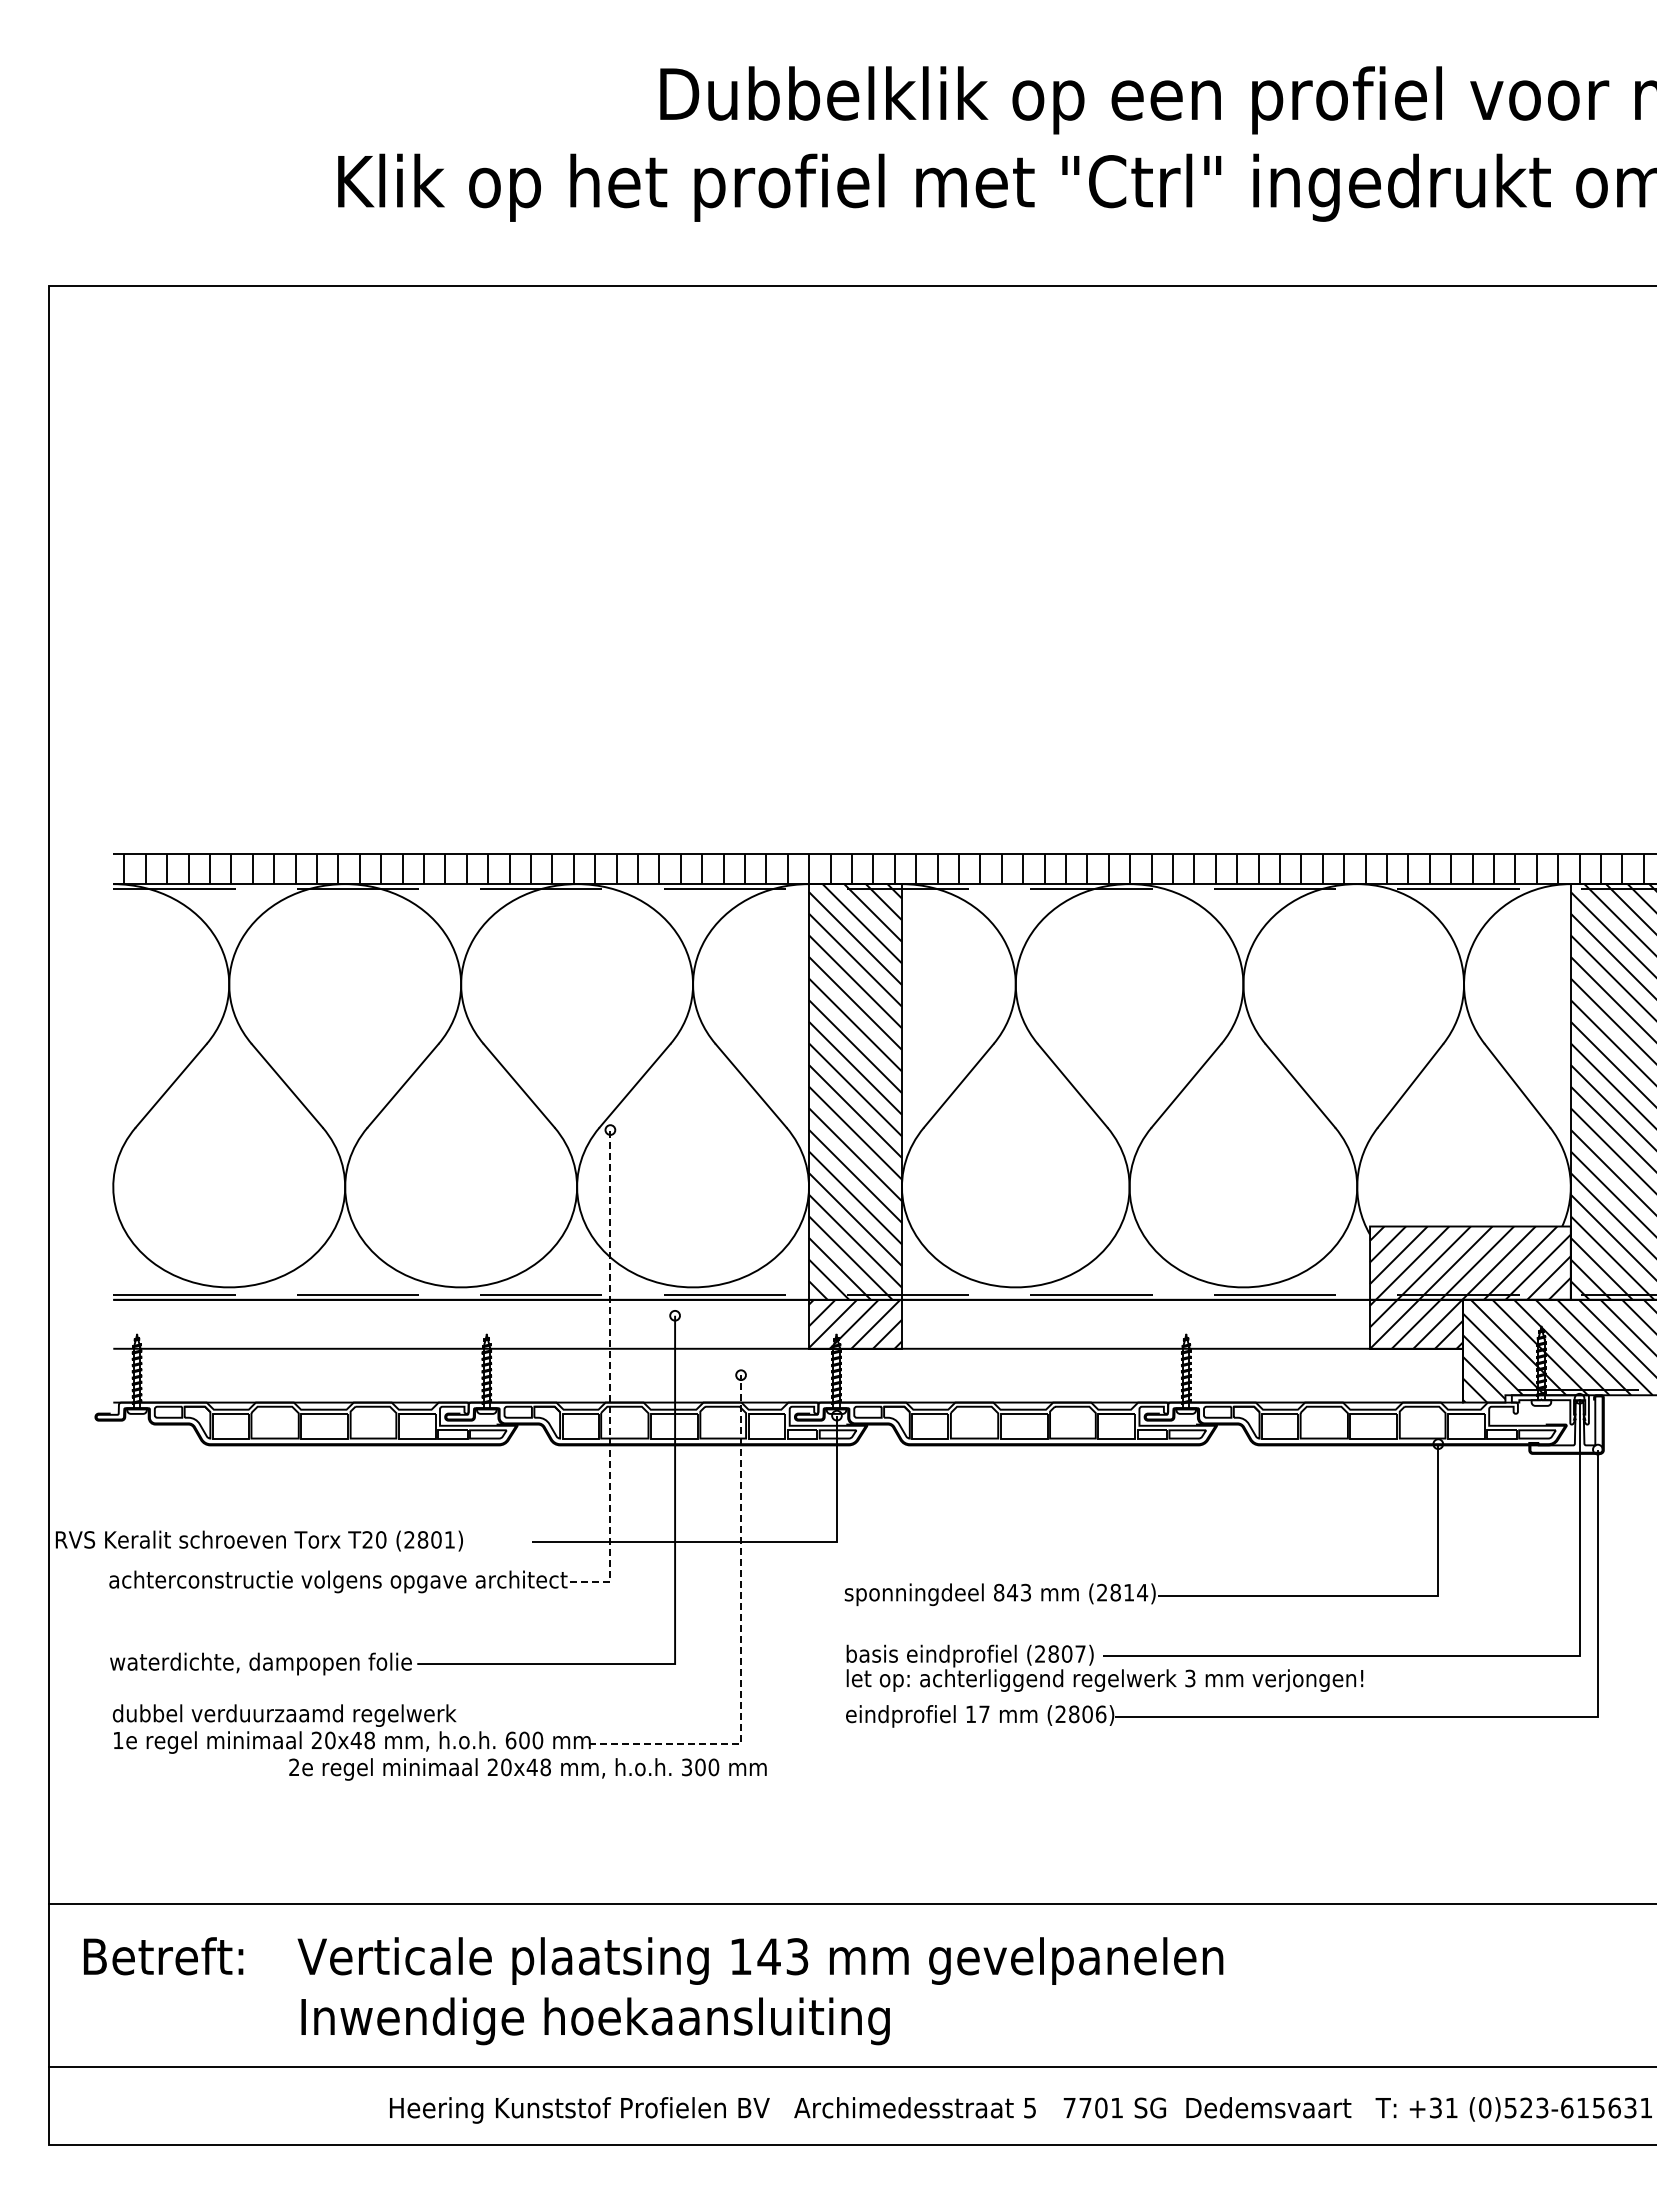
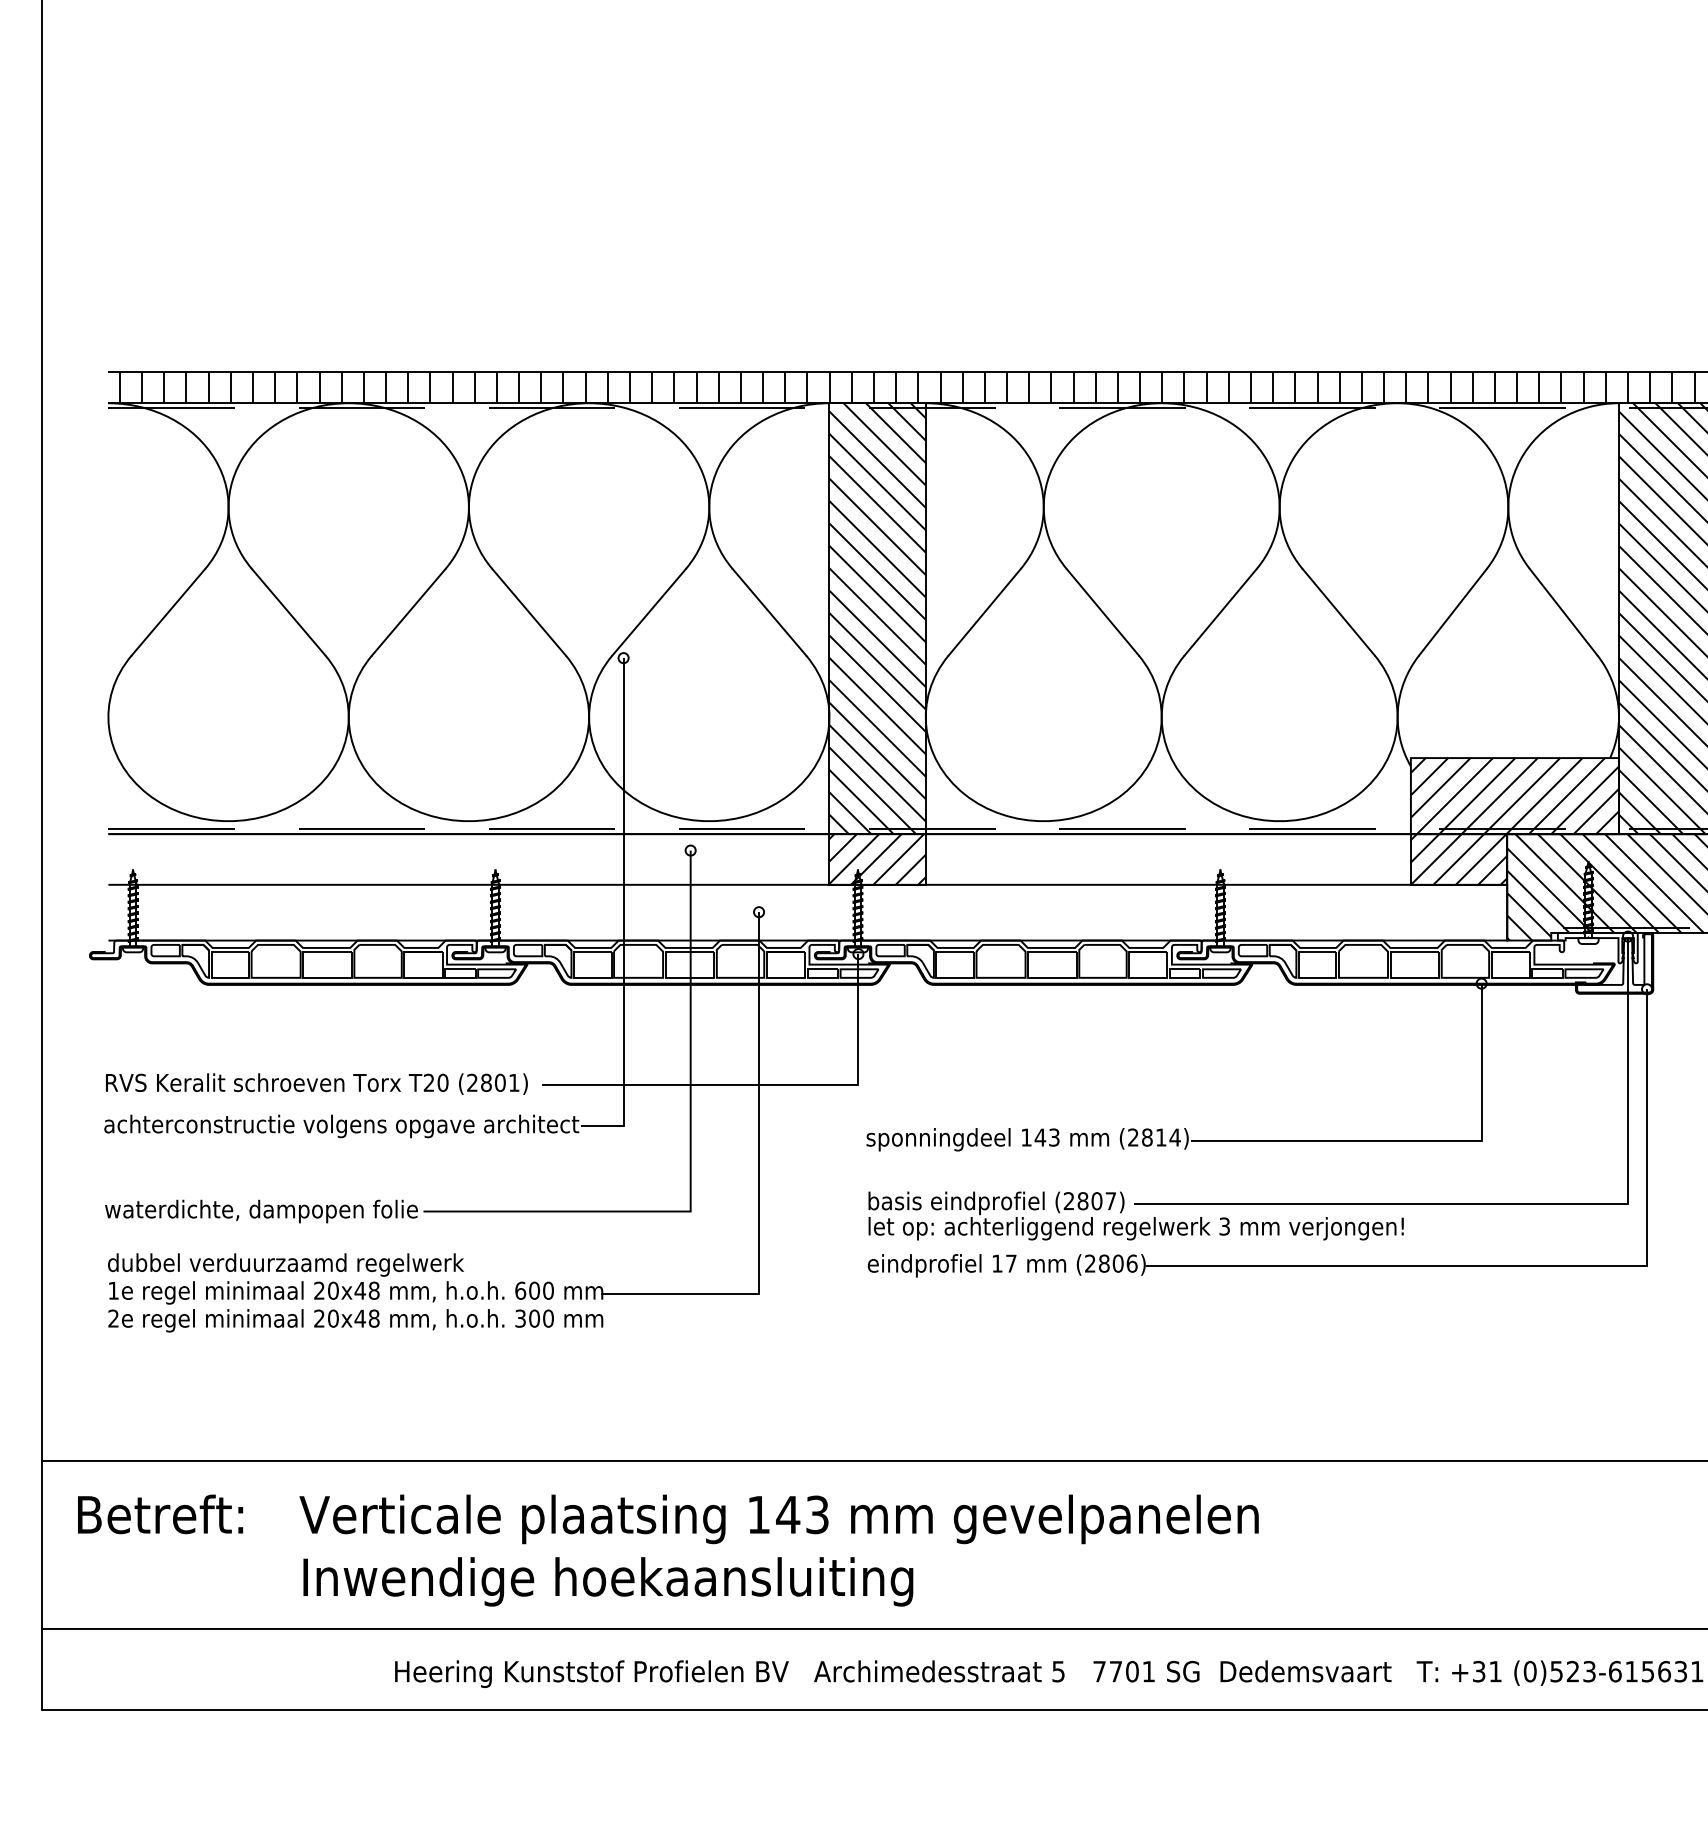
line: (610, 1376) -> (623, 913), dashed -> solid
text: (259, 1540) -> (316, 1083), moved
text: (999, 1592) -> (1026, 1137), 843 -> 143
line: (741, 1635) -> (759, 1181), dashed -> solid
text: (527, 1769) -> (355, 1320), moved

